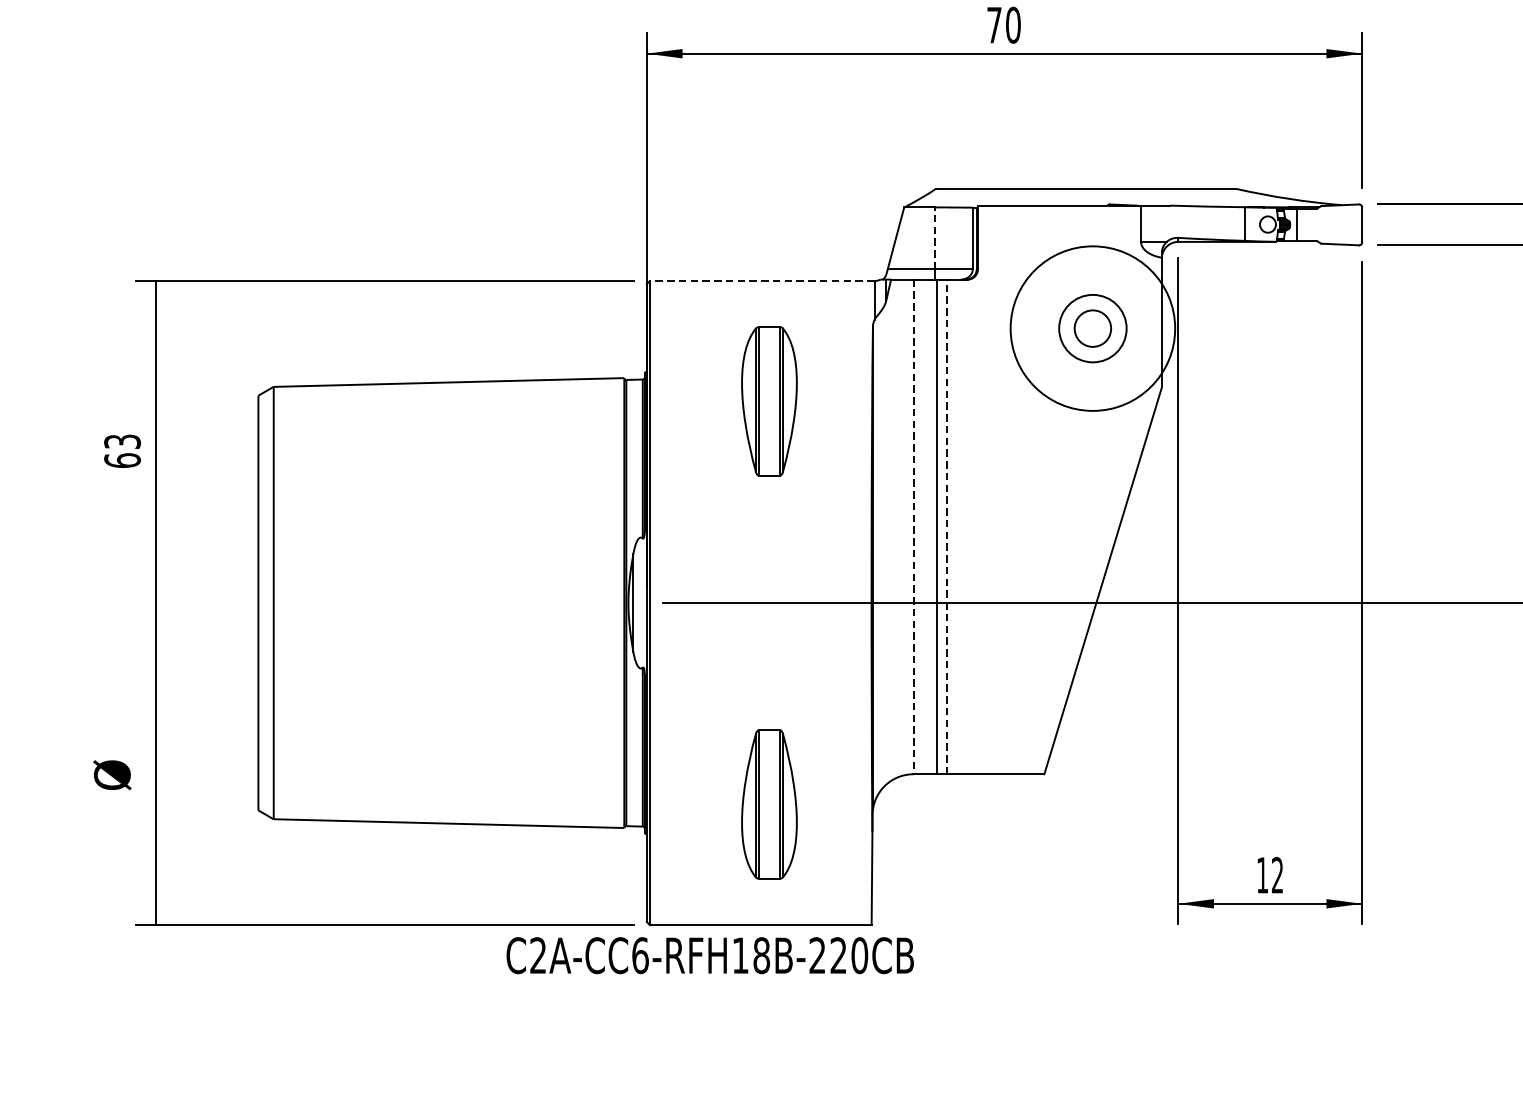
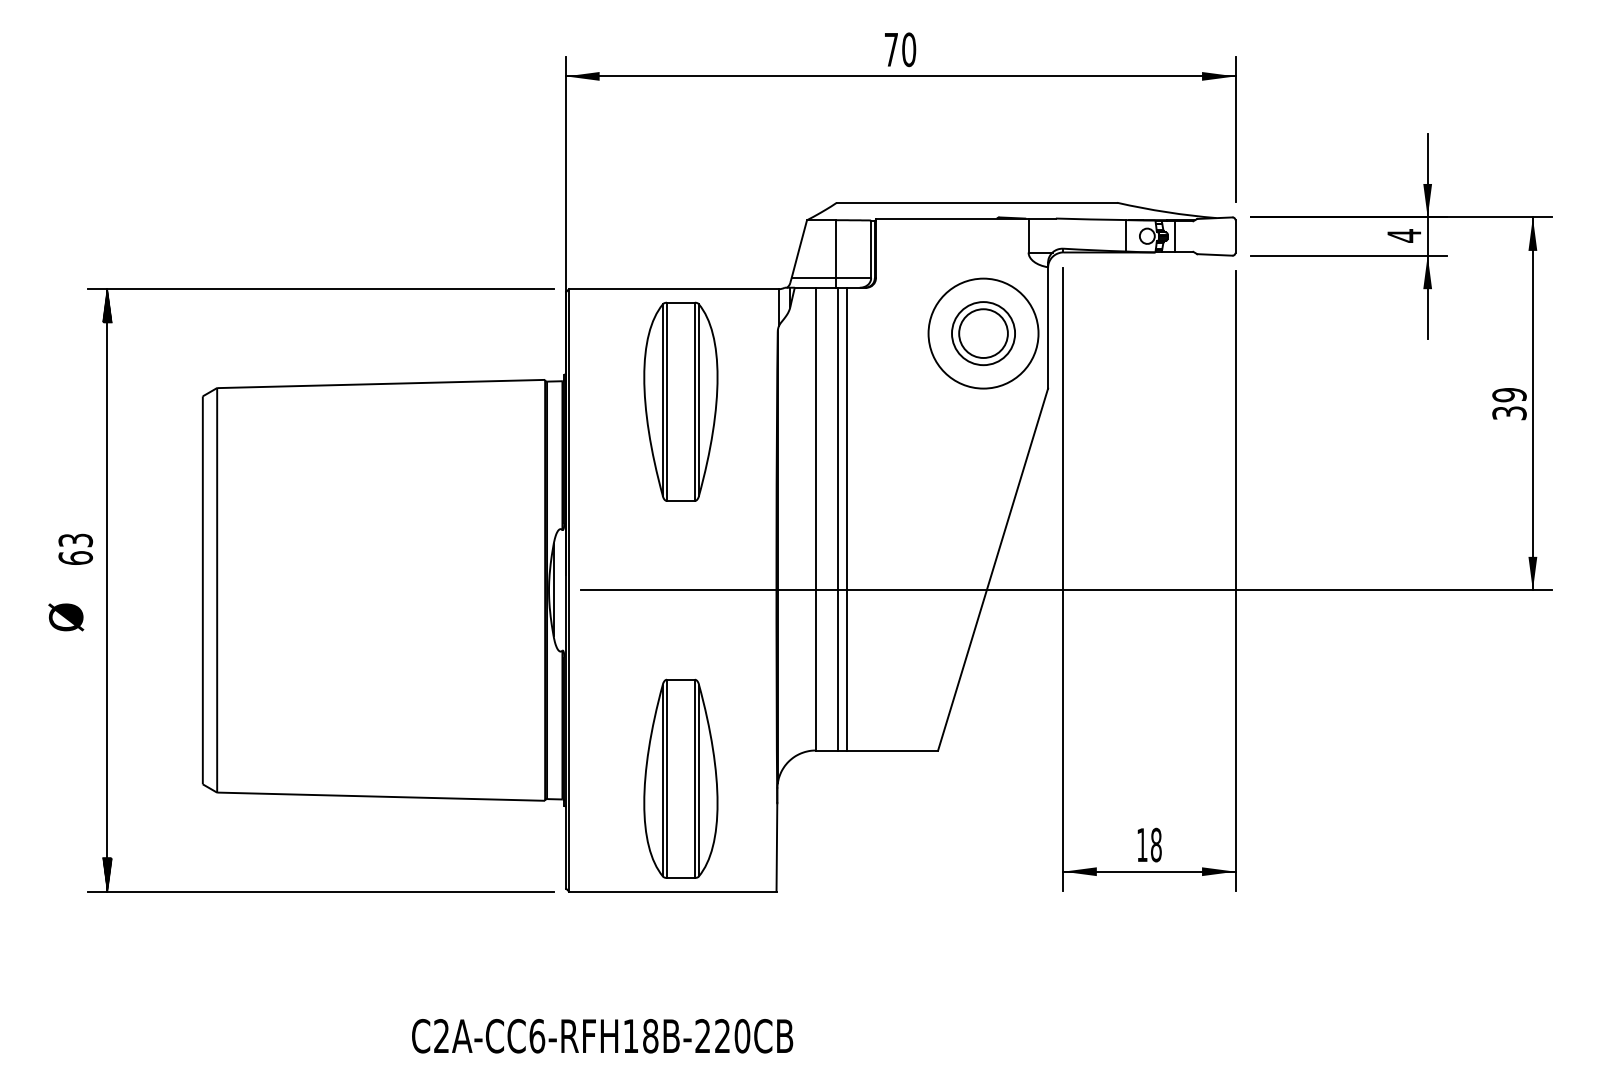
line: (934, 238) -> (835, 249), dashed -> solid
line: (761, 281) -> (673, 289), dashed -> solid
hatch: (156, 298) -> (107, 305), added
circle: (1092, 328) -> (983, 333), size x0.71
circle: (1092, 328) -> (983, 333), size x1.43
part: (768, 401) -> (680, 401), size x1.43
text: (122, 450) -> (75, 548), moved
line: (947, 526) -> (847, 518), dashed -> solid
line: (914, 527) -> (816, 519), dashed -> solid
text: (112, 775) -> (66, 617), moved
part: (768, 804) -> (680, 778), size x1.43
text: (1277, 875) -> (1156, 845), 12 -> 18
hatch: (156, 906) -> (107, 874), added
text: (710, 955) -> (602, 1036), moved

